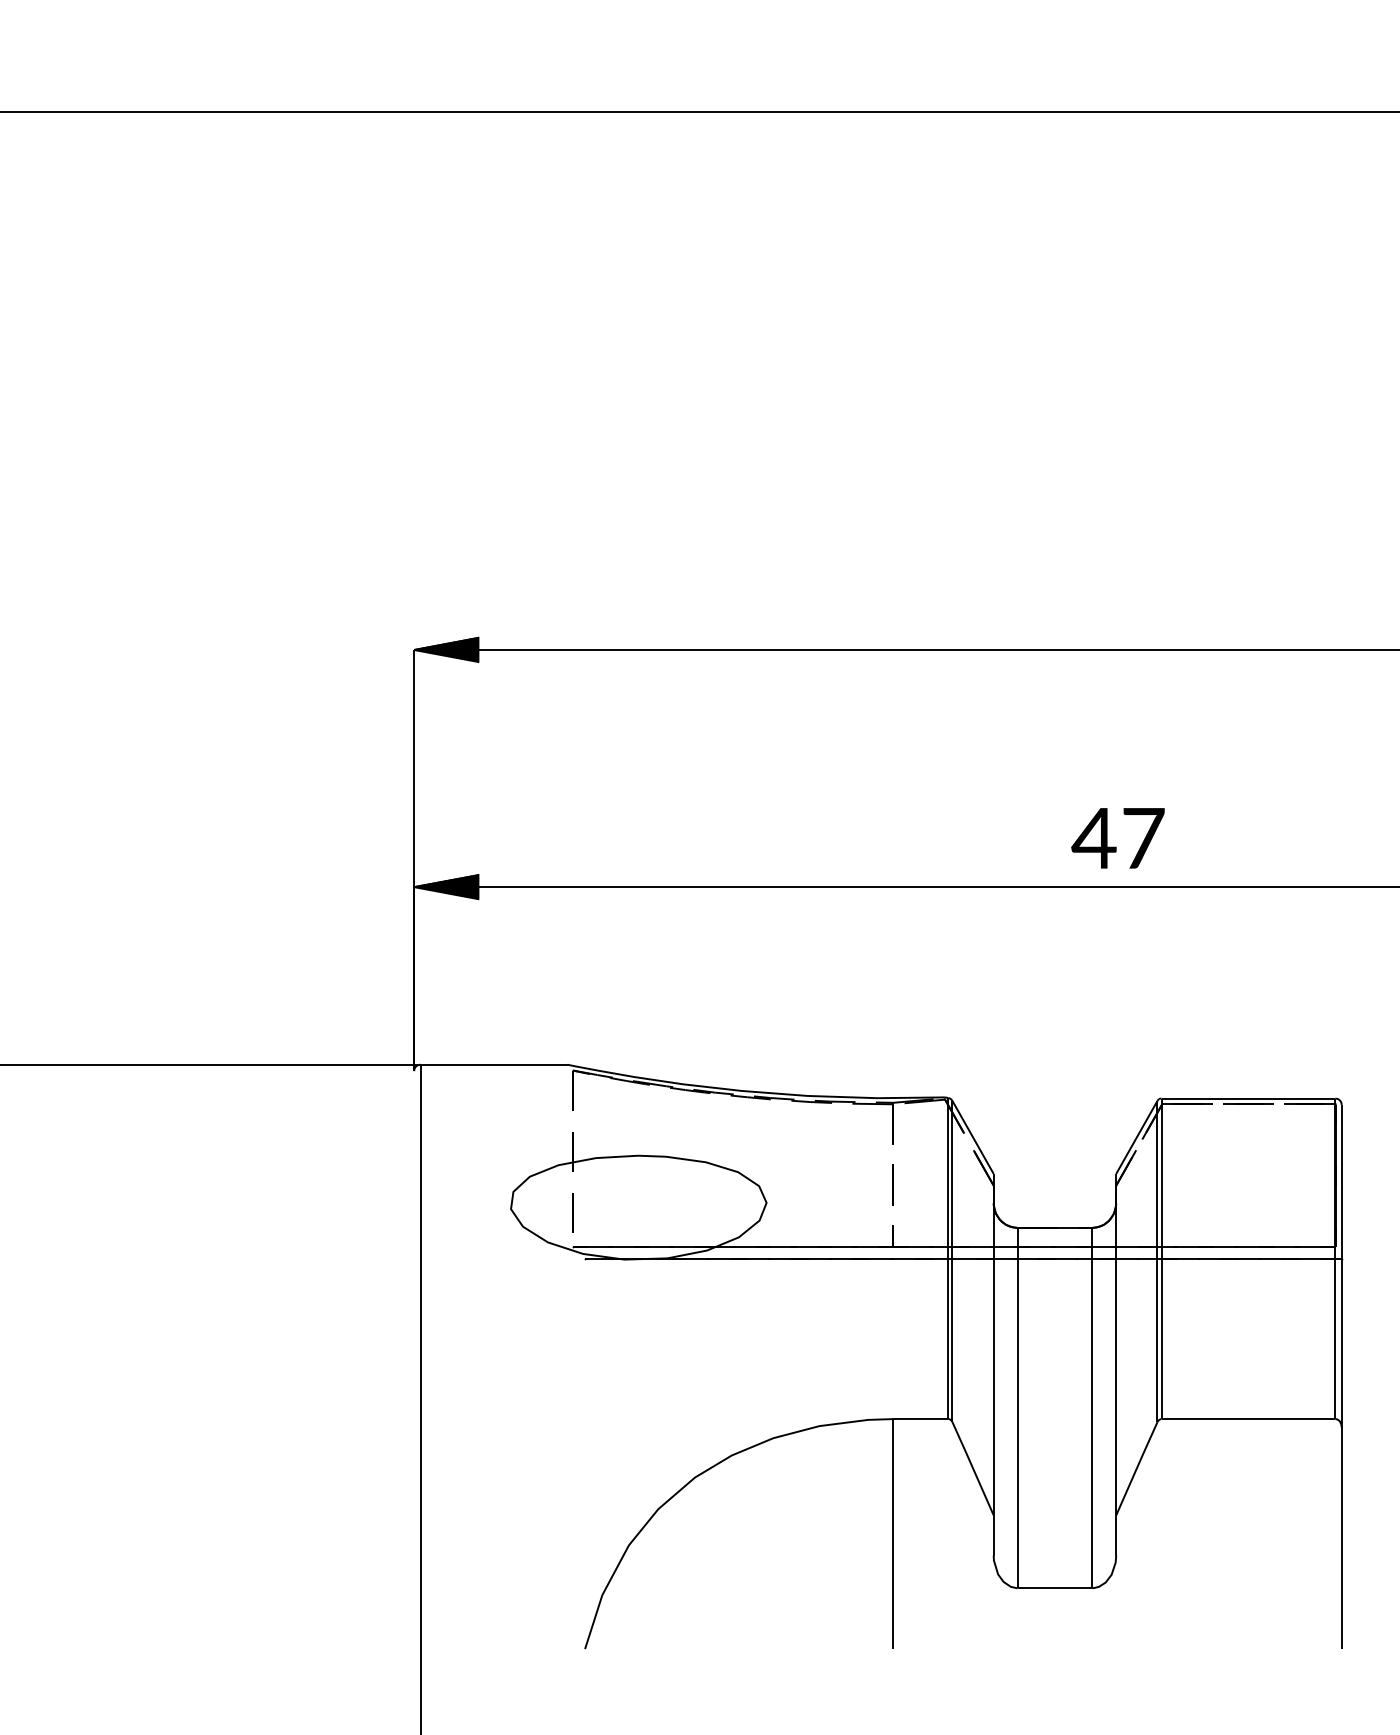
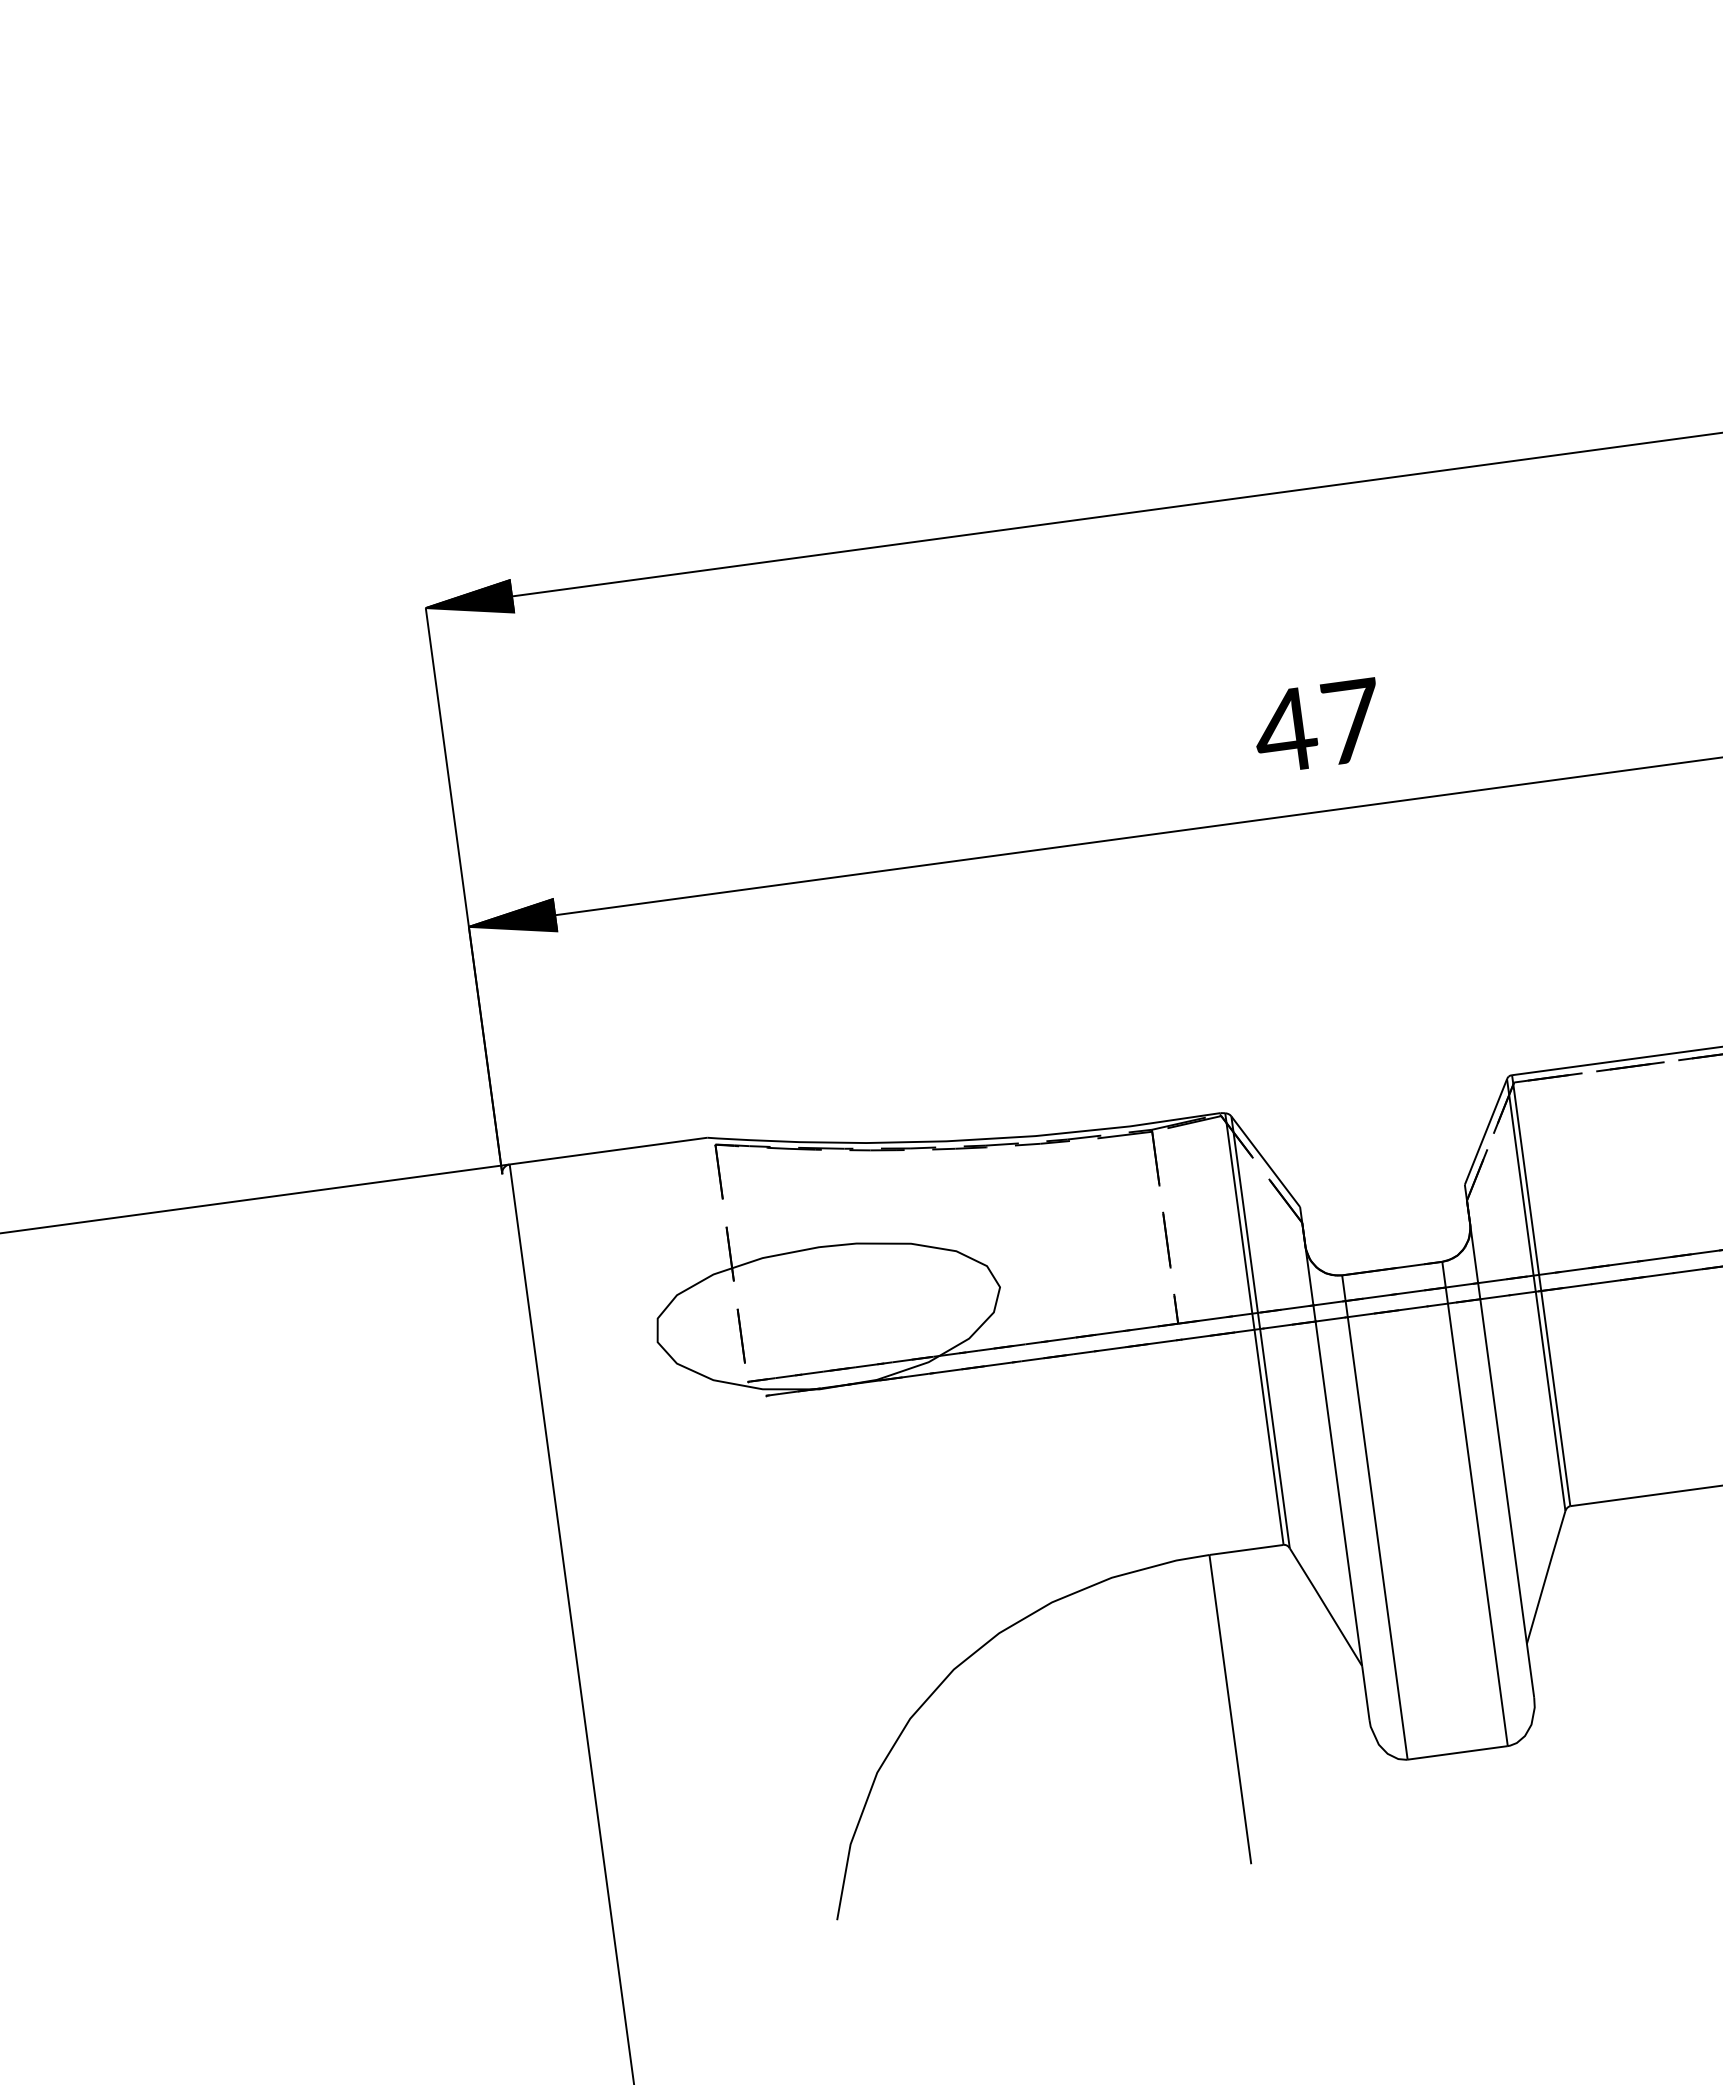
text: (1117, 838) -> (1317, 726), moved

